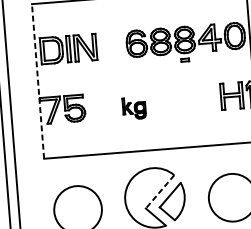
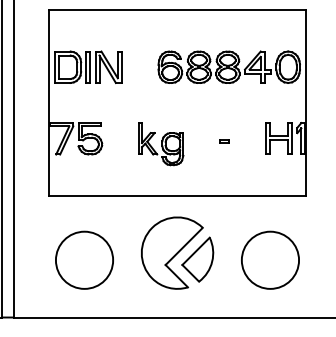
part: (185, 60) -> (224, 141), moved
line: (37, 81) -> (48, 103), dashed -> solid
part: (134, 108) -> (161, 144), size x1.67
line: (159, 191) -> (183, 246), dashed -> solid

